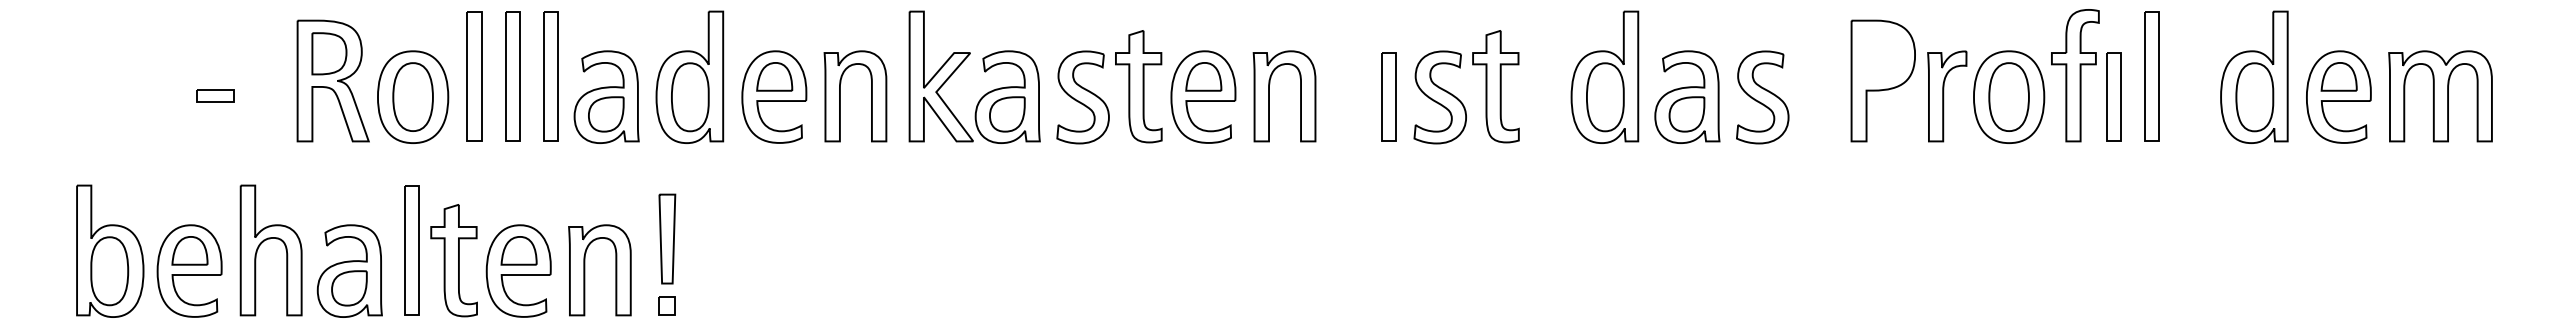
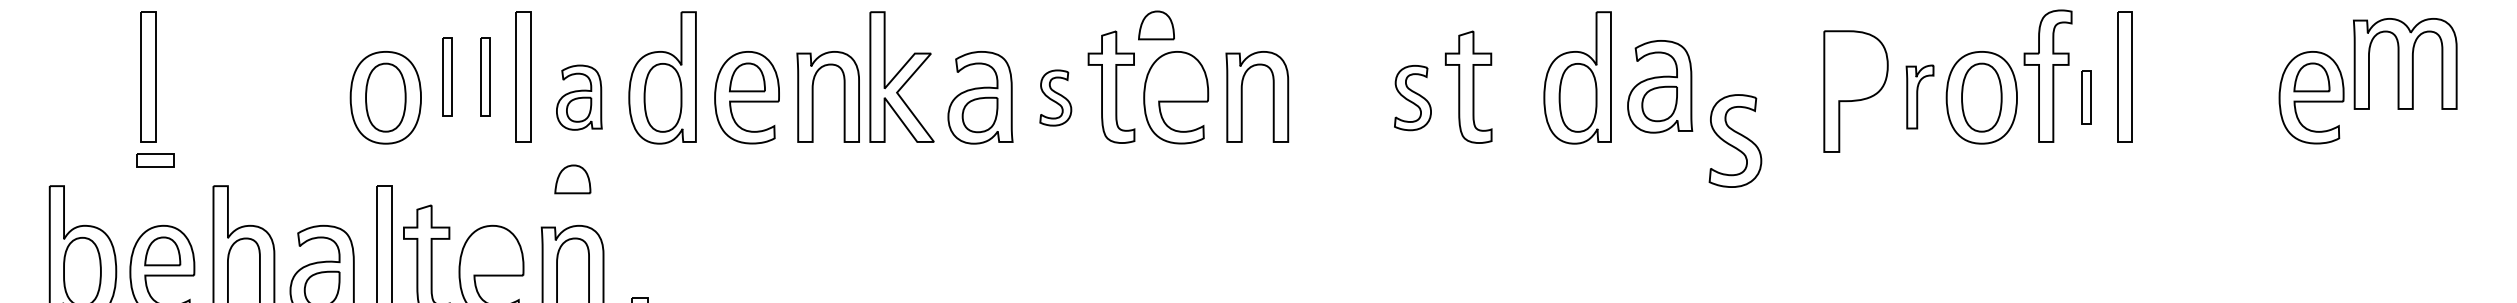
part: (175, 76) -> (148, 77), added
part: (474, 76) -> (447, 77), size x0.6
part: (512, 76) -> (485, 77), size x0.6
part: (940, 76) -> (901, 77), moved
part: (1203, 76) -> (1156, 25), moved
part: (2254, 76) -> (2227, 77), removed
part: (332, 80) -> (305, 81), removed
part: (1882, 80) -> (1855, 91), moved
part: (215, 95) -> (155, 160), moved
part: (606, 96) -> (579, 97), size x0.7
part: (1388, 96) -> (1361, 97), removed
part: (1687, 96) -> (1660, 86), moved
part: (1947, 96) -> (1920, 97), size x0.7
part: (2113, 96) -> (2086, 97), size x0.6
part: (2440, 96) -> (2405, 64), moved
part: (1082, 97) -> (1055, 98), size x0.6
part: (1439, 97) -> (1412, 98), size x0.7
part: (1762, 97) -> (1735, 141), moved
part: (667, 238) -> (640, 239), removed
part: (518, 250) -> (572, 179), moved

